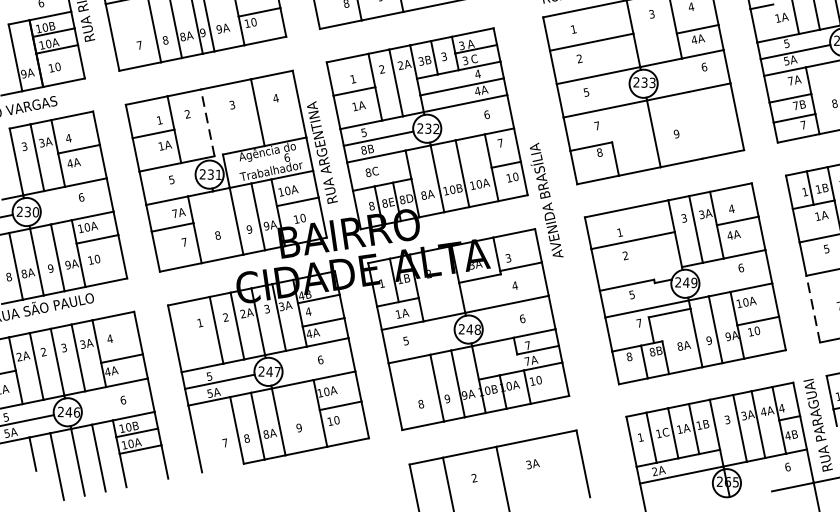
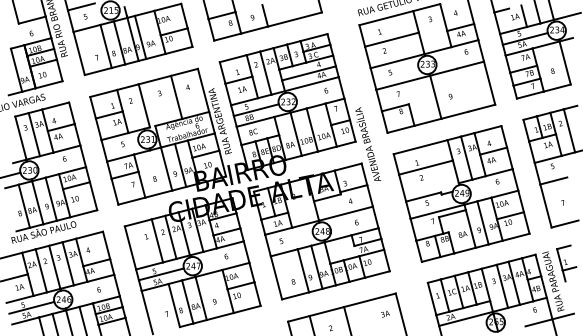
line: (208, 122) -> (144, 105), dashed -> solid
line: (812, 308) -> (545, 205), dashed -> solid
text: (532, 464) -> (385, 314), moved

